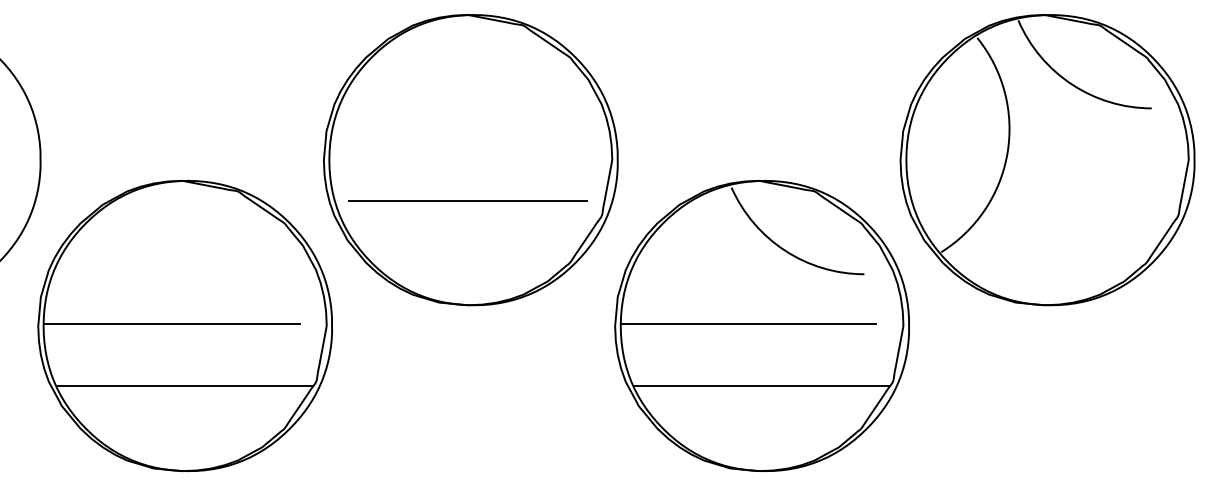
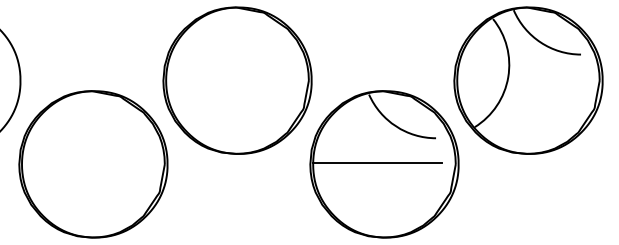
line: (468, 201) -> (236, 101), removed
line: (171, 324) -> (86, 163), removed
line: (183, 385) -> (92, 194), removed
line: (760, 385) -> (383, 194), removed

